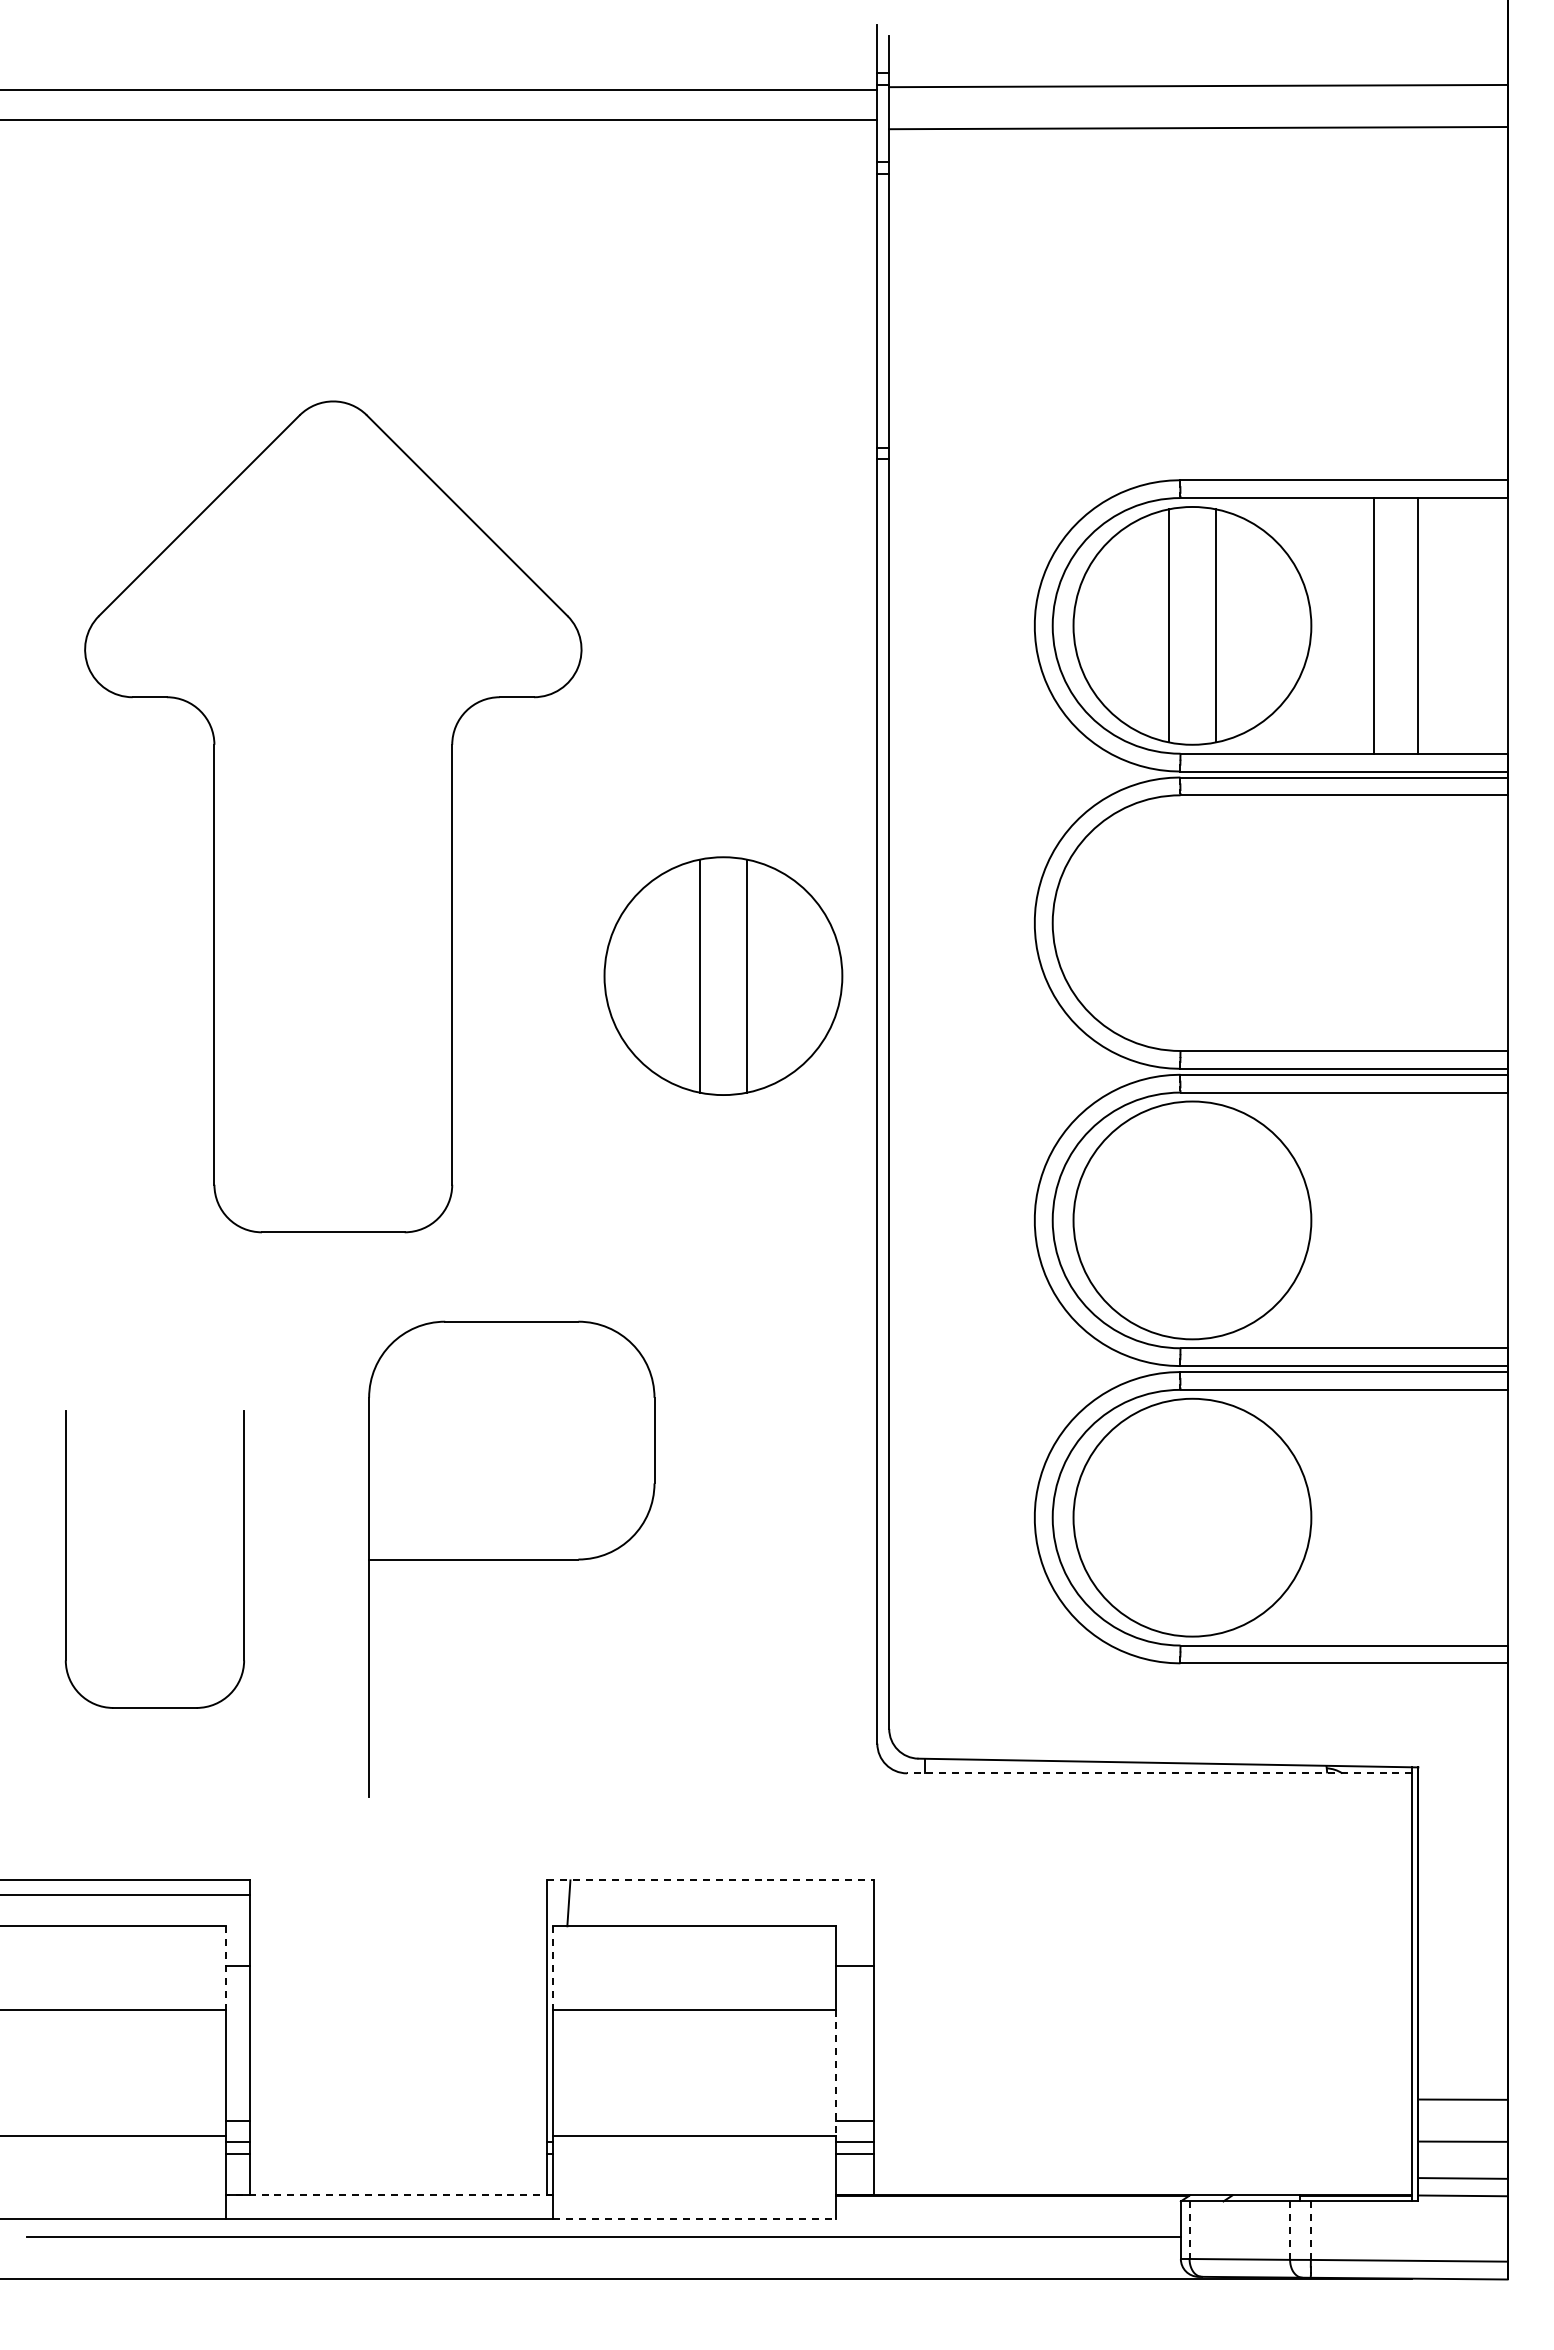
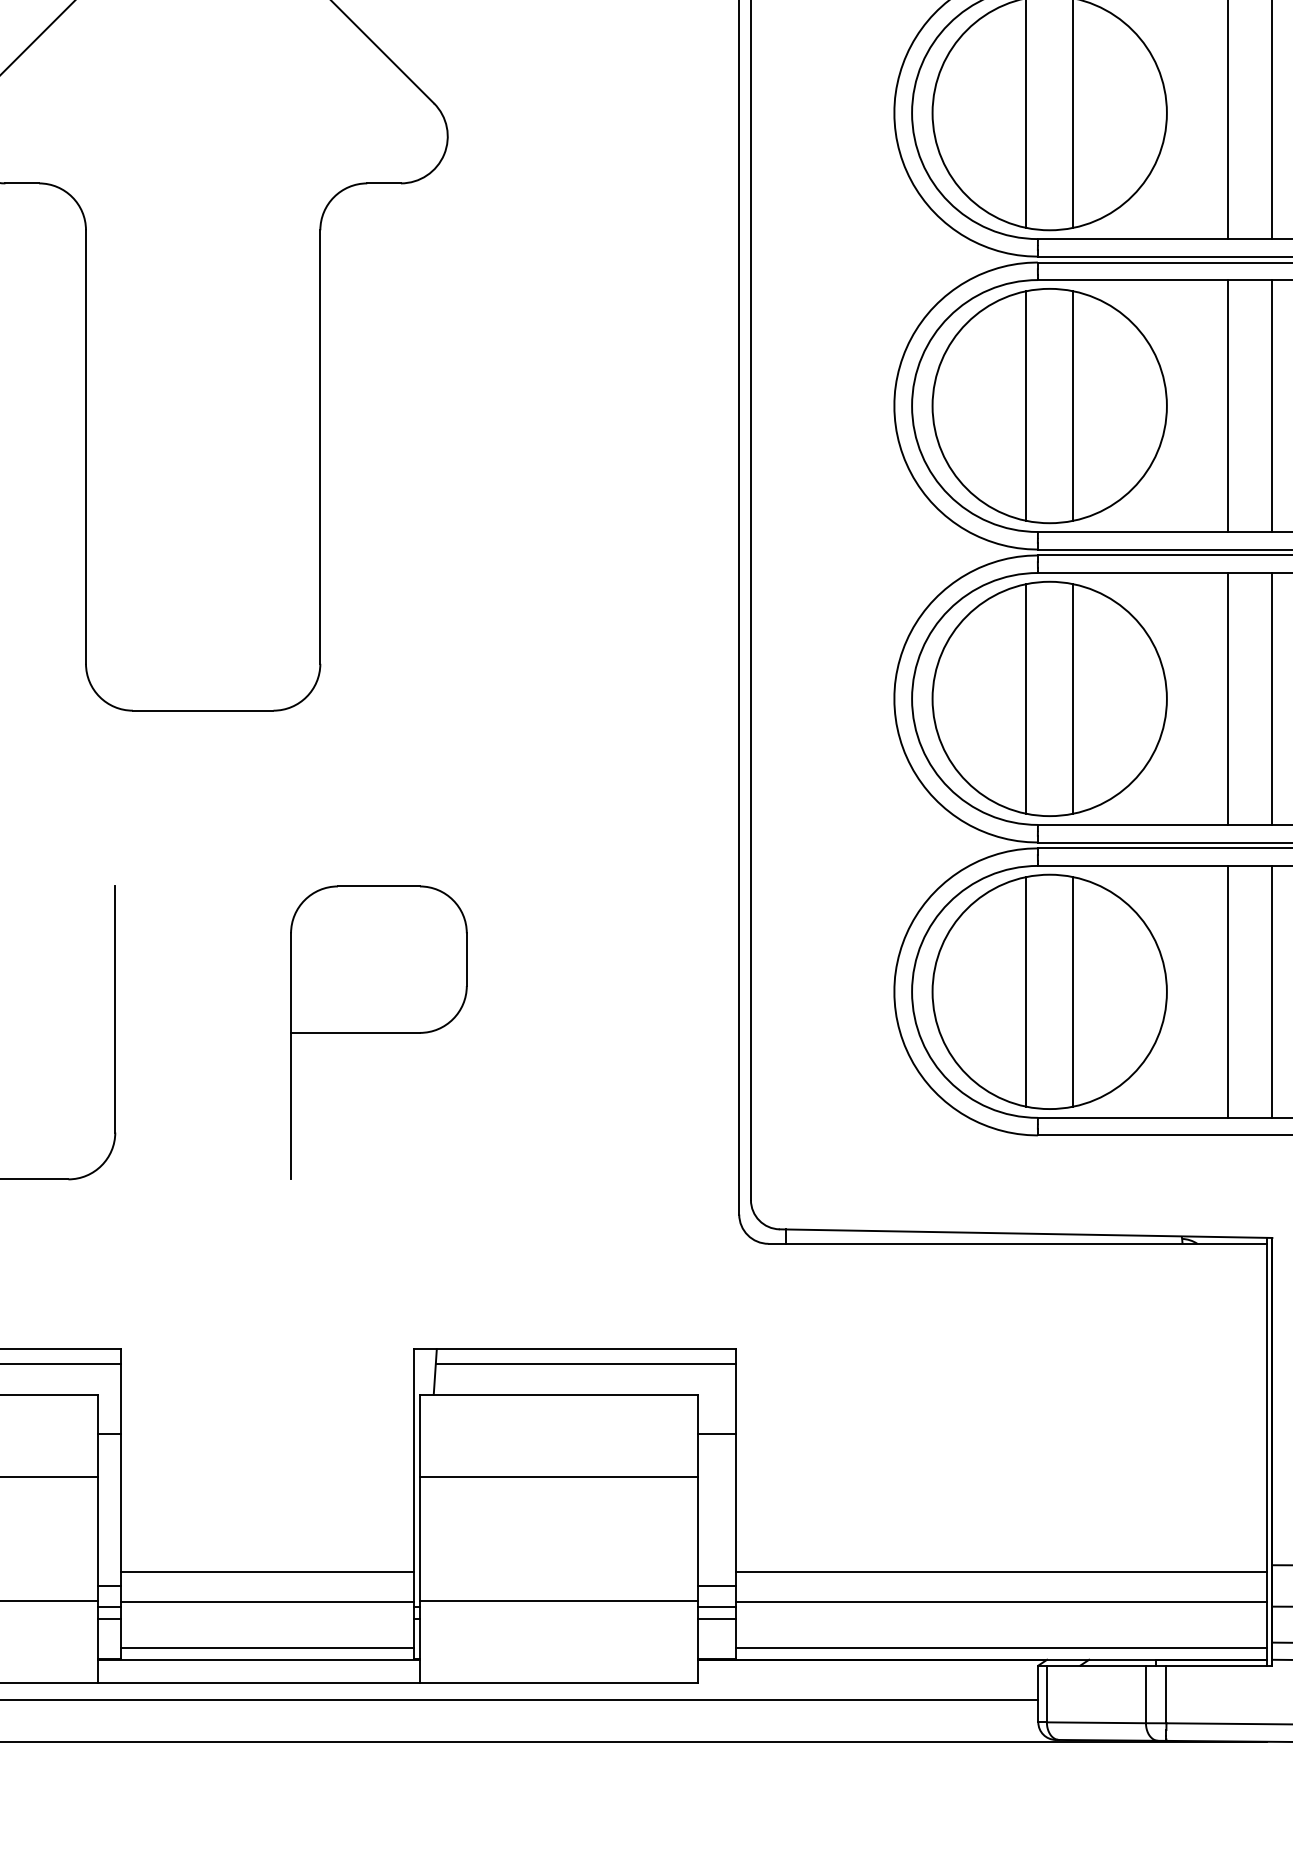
line: (1373, 922) -> (1228, 405), added
line: (1418, 922) -> (1272, 405), added
part: (723, 975) -> (1049, 405), moved
line: (1168, 1219) -> (1026, 698), added
line: (1216, 1219) -> (1073, 698), added
line: (1373, 1220) -> (1228, 699), added
line: (1418, 1220) -> (1272, 699), added
line: (1168, 1517) -> (1026, 991), added
line: (1216, 1517) -> (1073, 991), added
line: (1373, 1517) -> (1228, 991), added
line: (1418, 1517) -> (1272, 991), added
part: (511, 1558) -> (378, 1032), size x0.62
line: (1159, 1773) -> (1017, 1243), dashed -> solid
line: (711, 1880) -> (575, 1349), dashed -> solid
line: (721, 1895) -> (585, 1364), added
line: (226, 1967) -> (97, 1435), dashed -> solid
line: (553, 1967) -> (420, 1435), dashed -> solid
line: (835, 2073) -> (698, 1539), dashed -> solid
line: (398, 2106) -> (267, 1572), added
line: (1143, 2106) -> (1001, 1572), added
line: (398, 2136) -> (267, 1601), added
line: (1143, 2136) -> (1001, 1601), added
line: (398, 2183) -> (267, 1647), added
line: (1143, 2183) -> (1001, 1647), added
line: (389, 2195) -> (258, 1659), dashed -> solid
line: (695, 2219) -> (560, 1683), dashed -> solid
line: (1189, 2230) -> (1046, 1694), dashed -> solid
line: (1290, 2230) -> (1146, 1694), dashed -> solid
line: (1310, 2230) -> (1166, 1694), dashed -> solid

